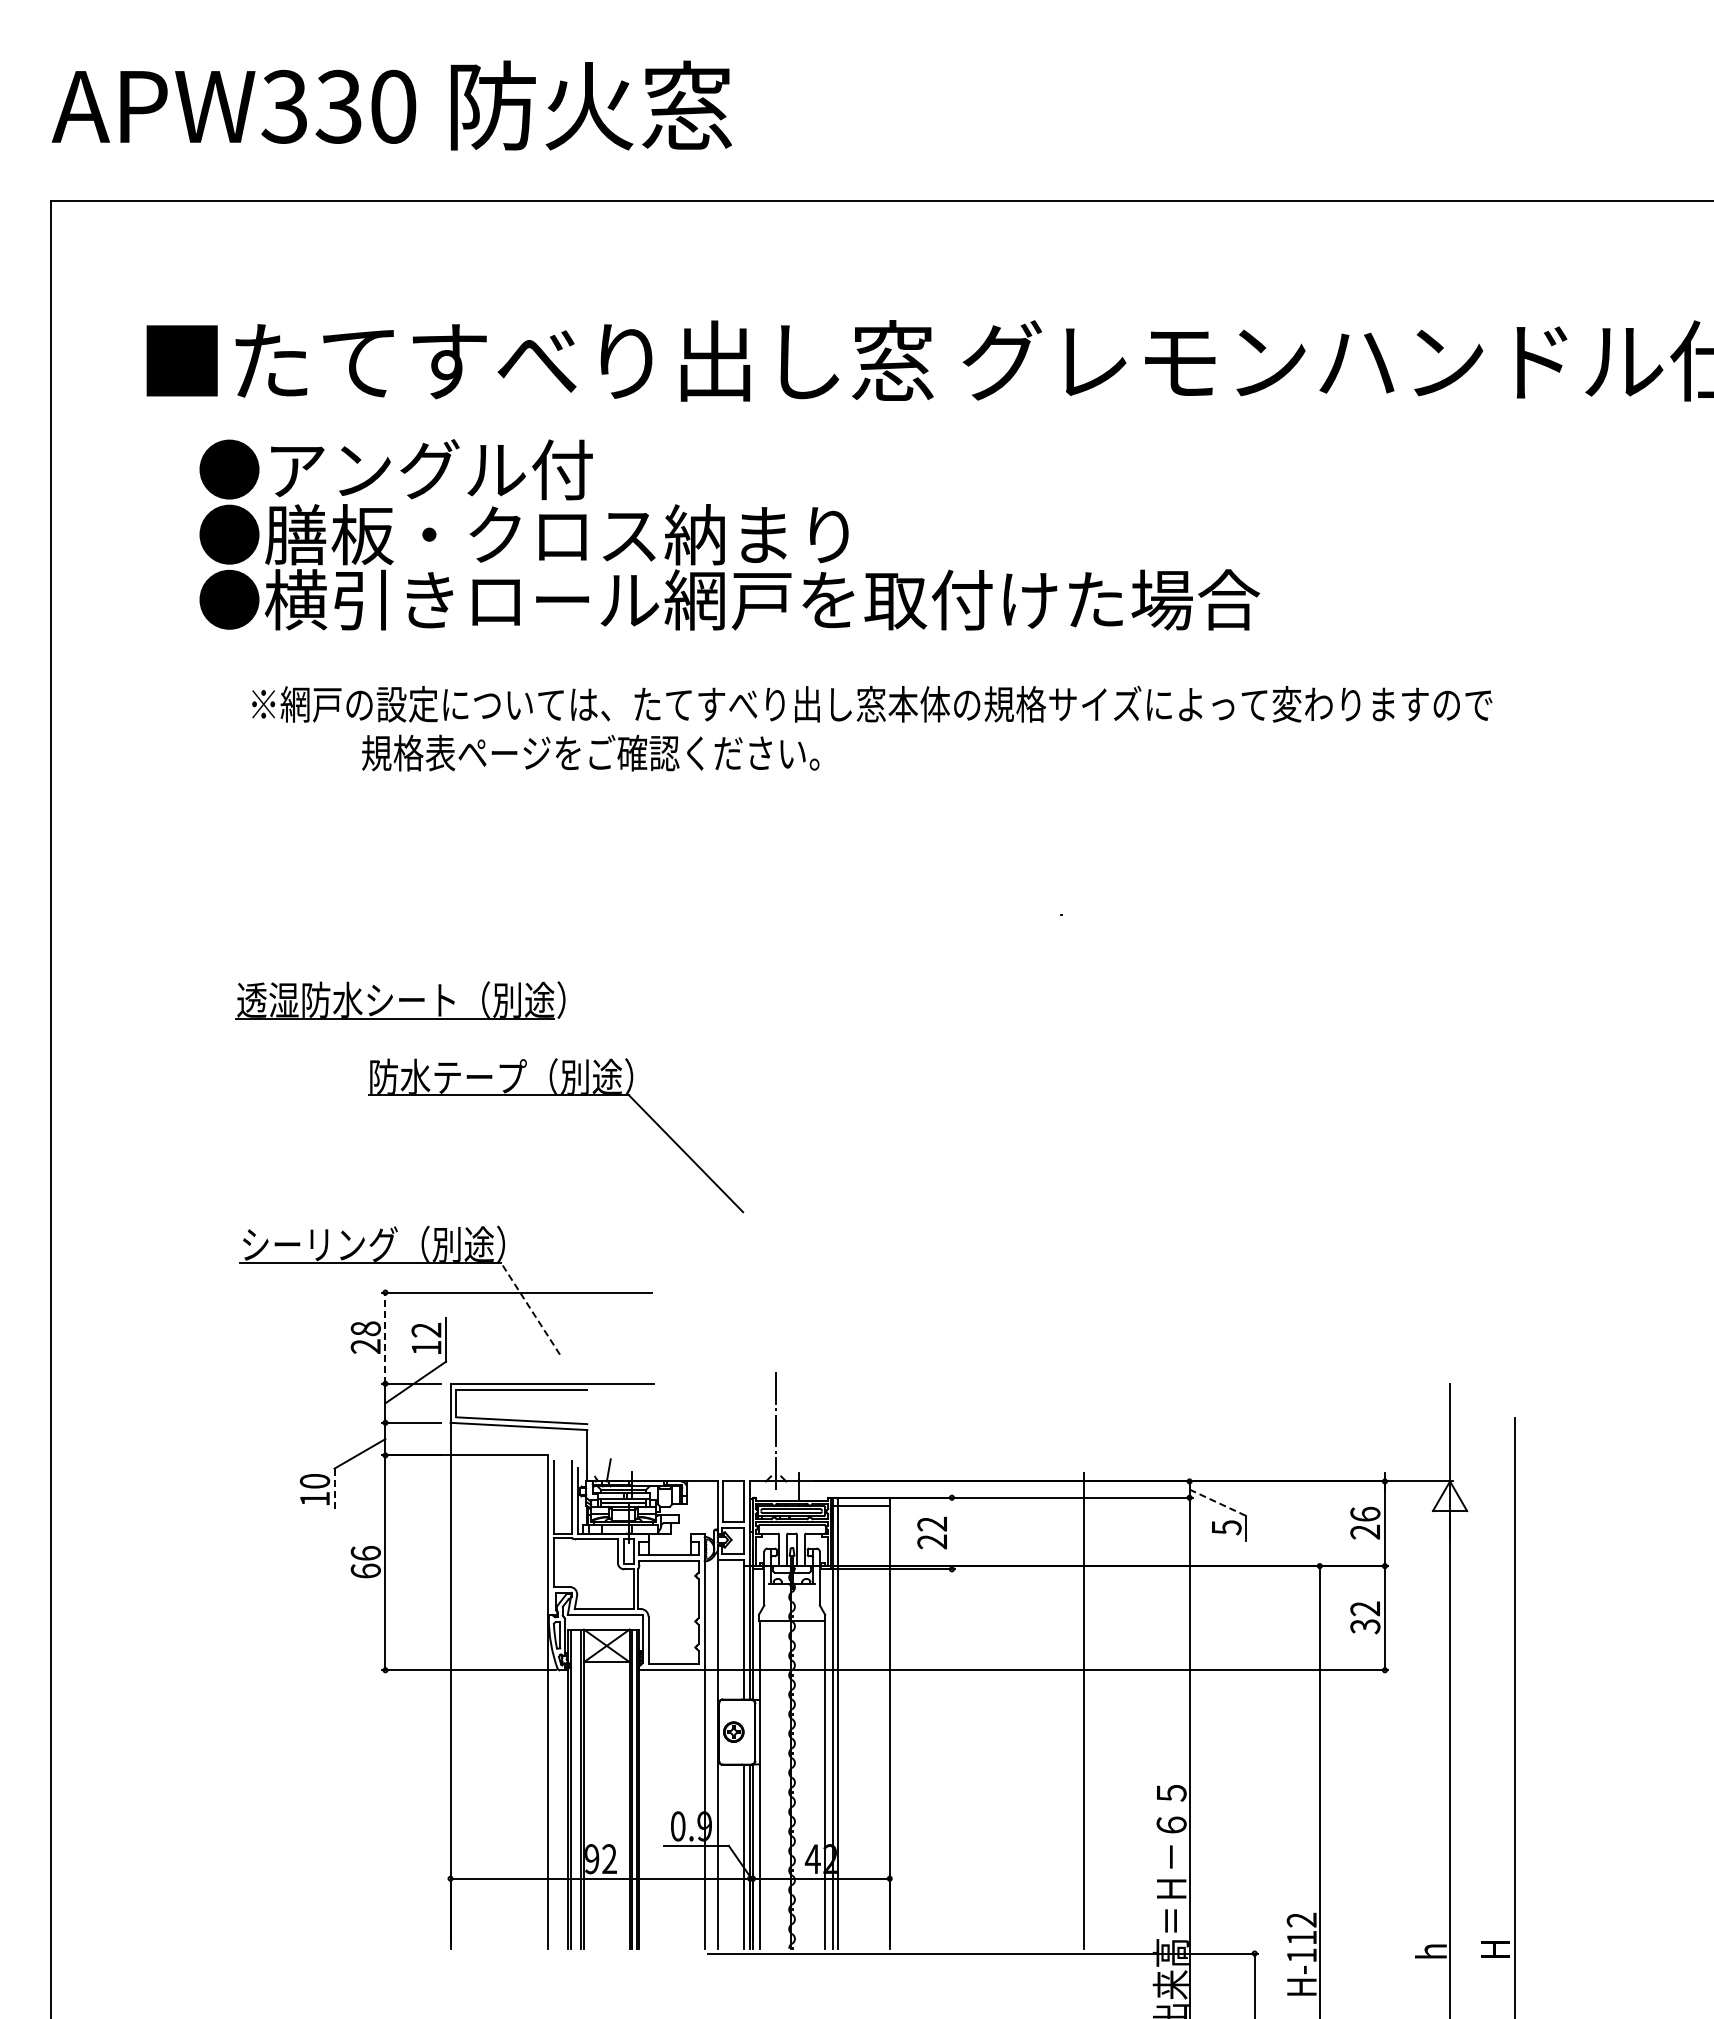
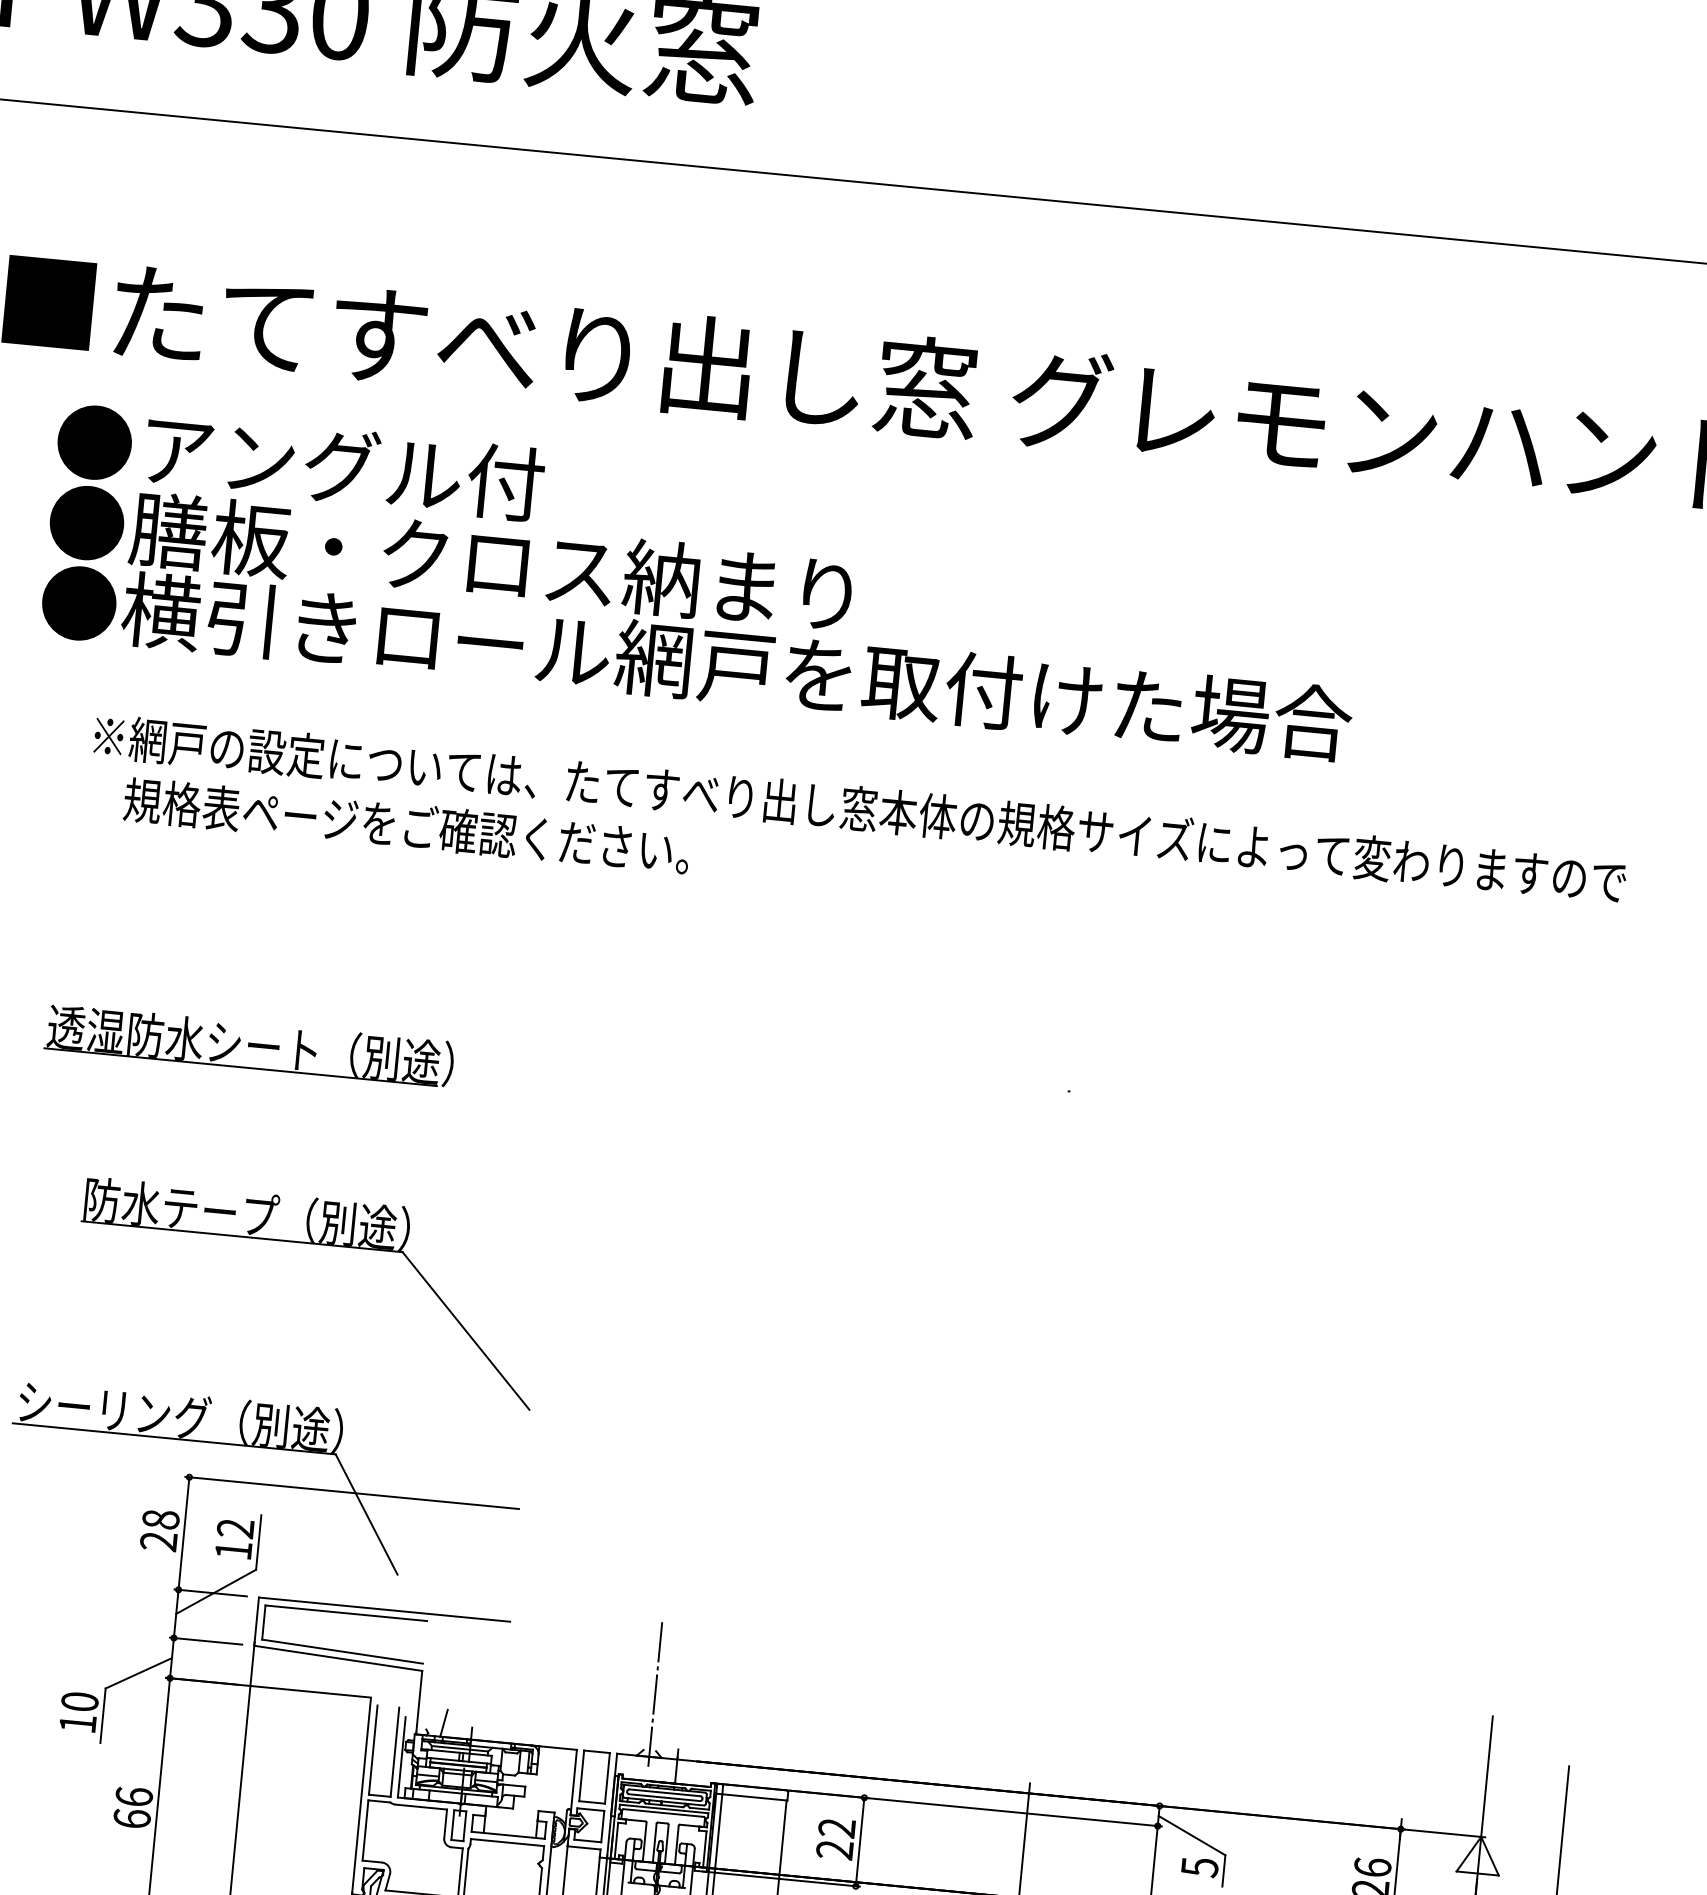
text: (590, 752) -> (406, 825), moved
part: (400, 1000) -> (249, 1045), moved
part: (556, 1095) -> (312, 1243), moved
line: (530, 1308) -> (366, 1514), dashed -> solid
line: (385, 1338) -> (184, 1533), dashed -> solid
line: (334, 1491) -> (102, 1716), dashed -> solid
line: (1218, 1502) -> (1192, 1835), dashed -> solid
line: (951, 1533) -> (859, 1841), added

